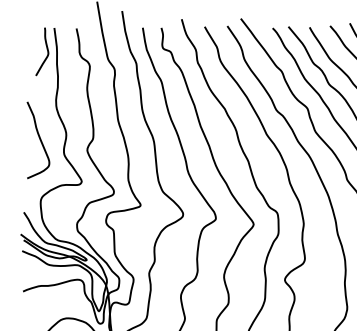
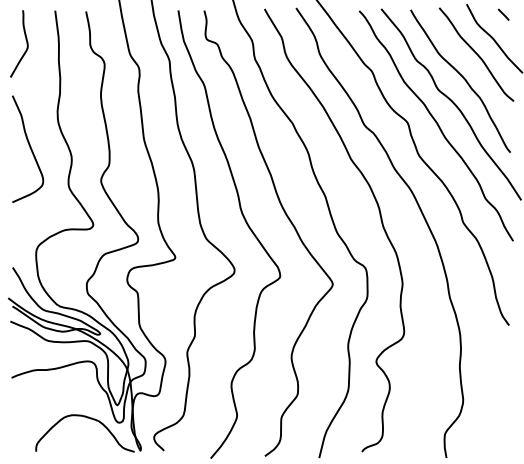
curve: (47, 51) -> (26, 43), moved
curve: (39, 139) -> (29, 147), moved

